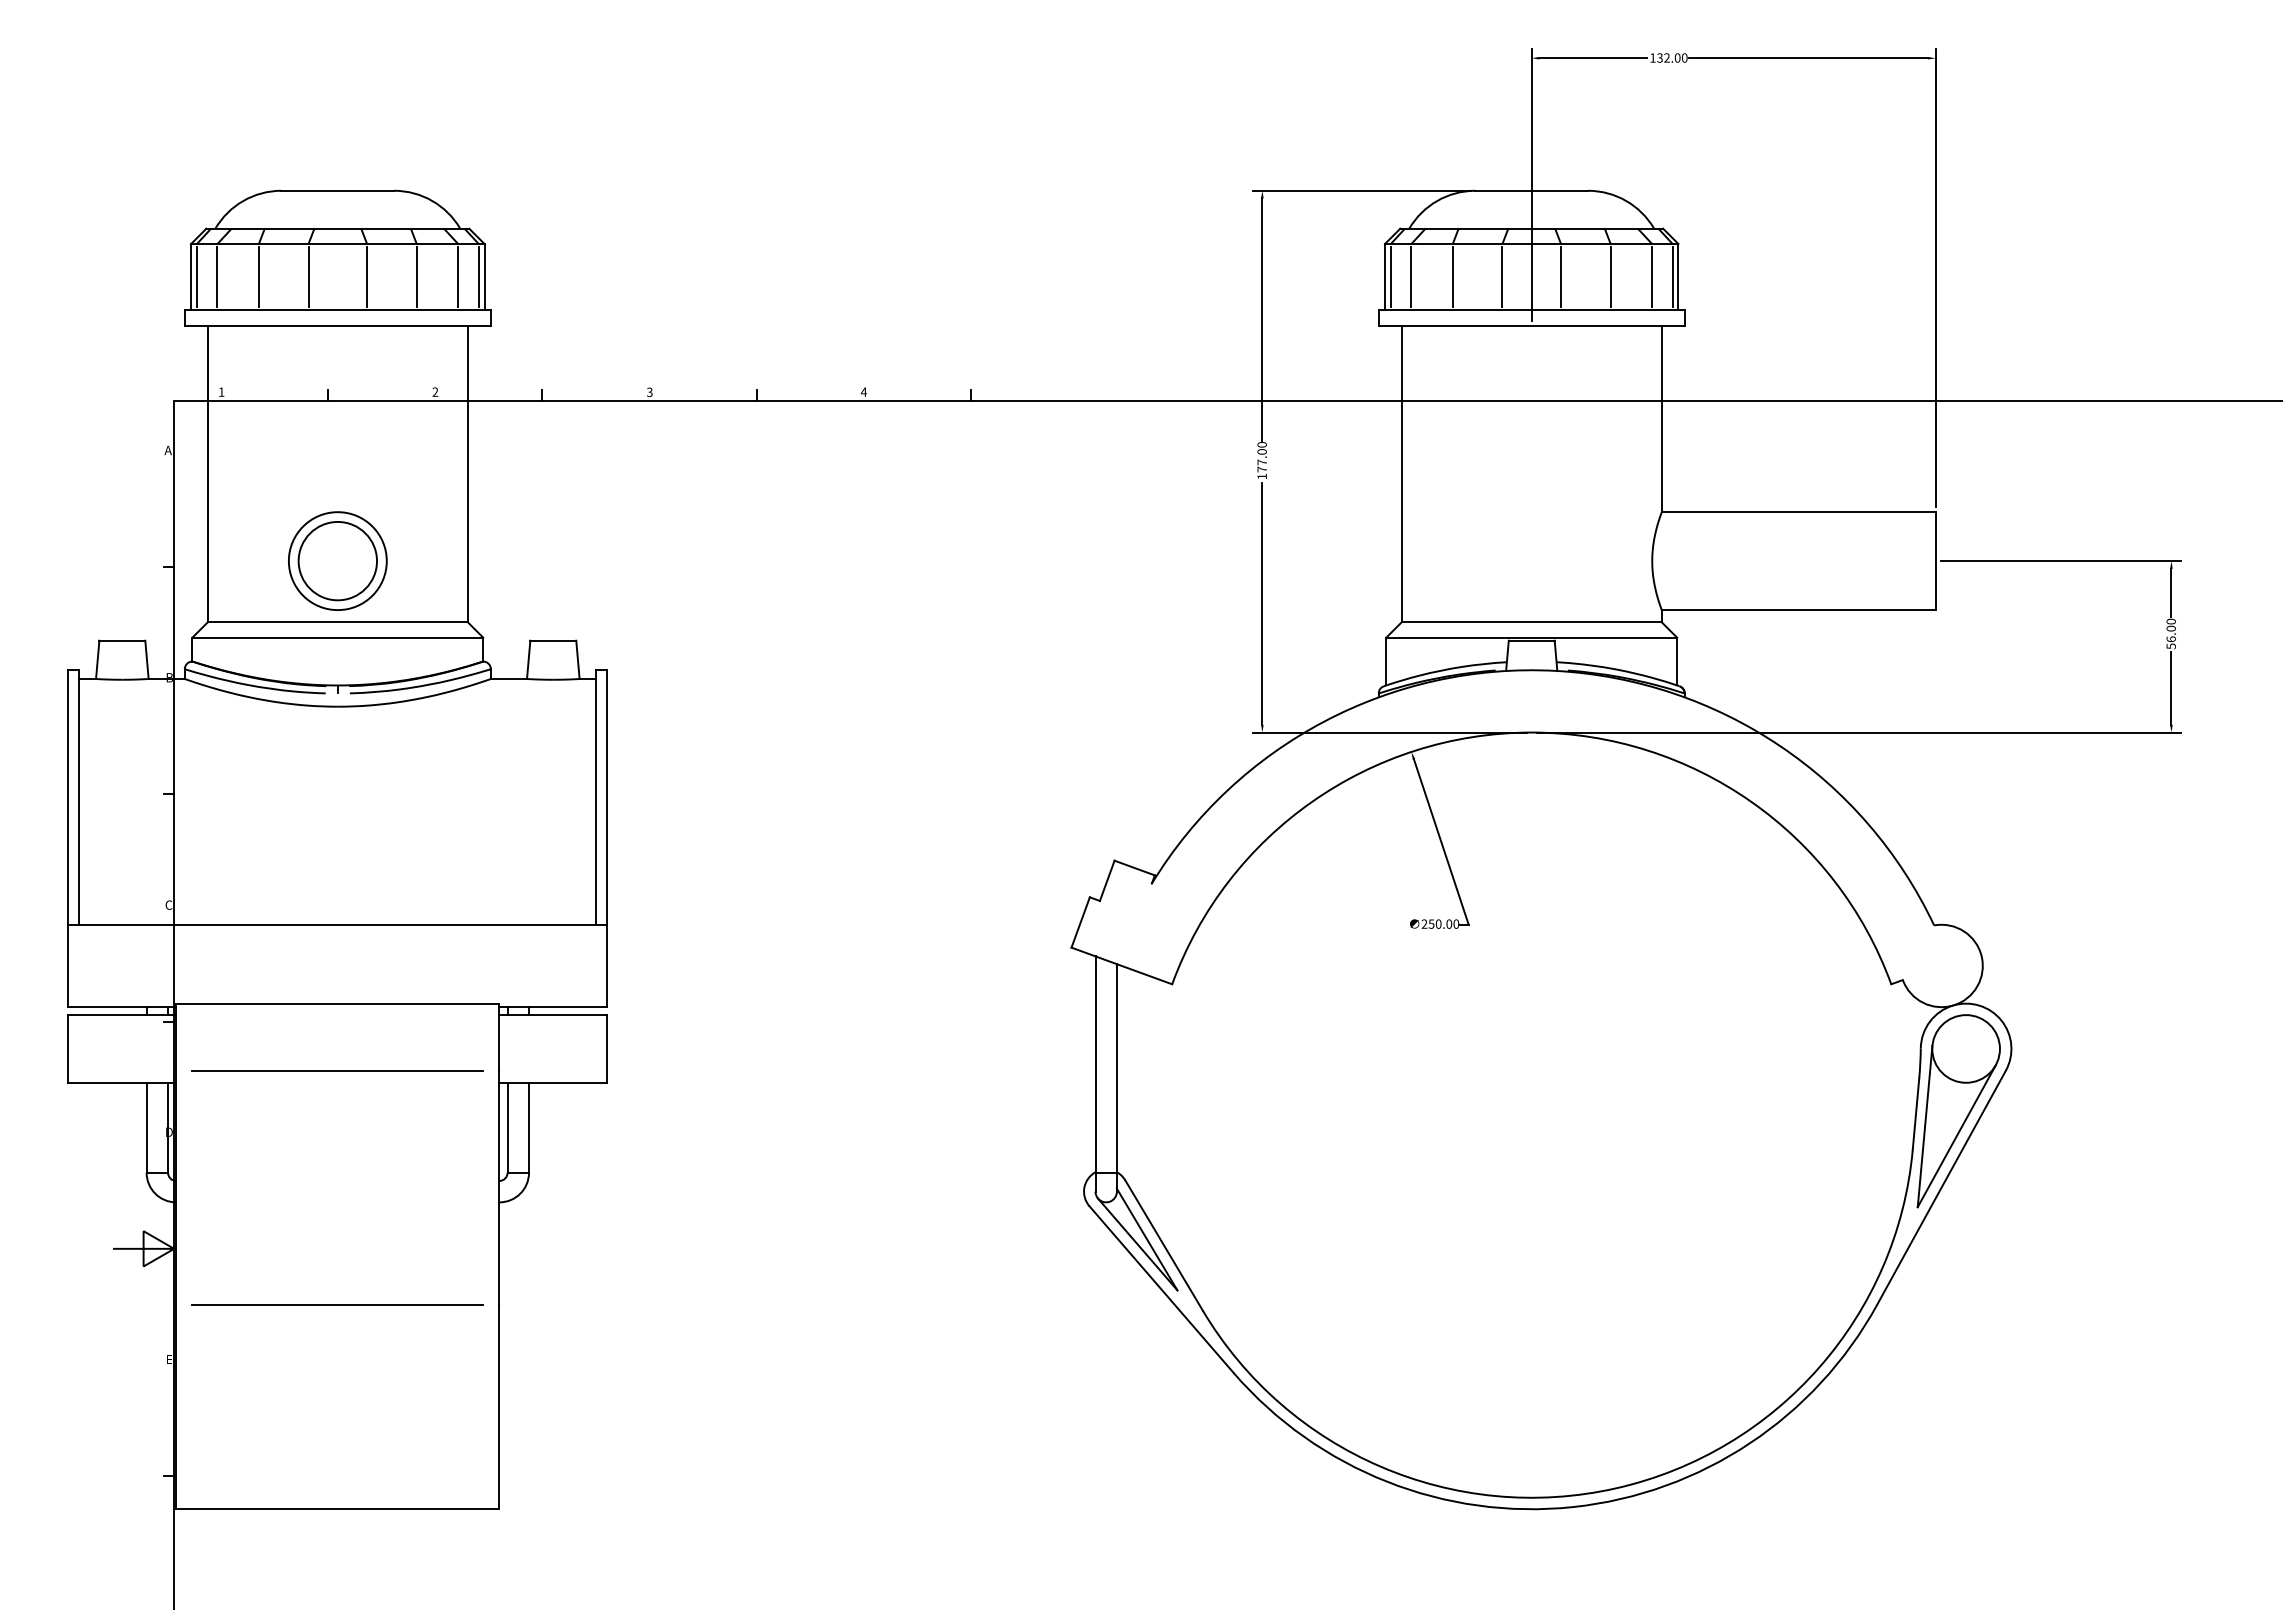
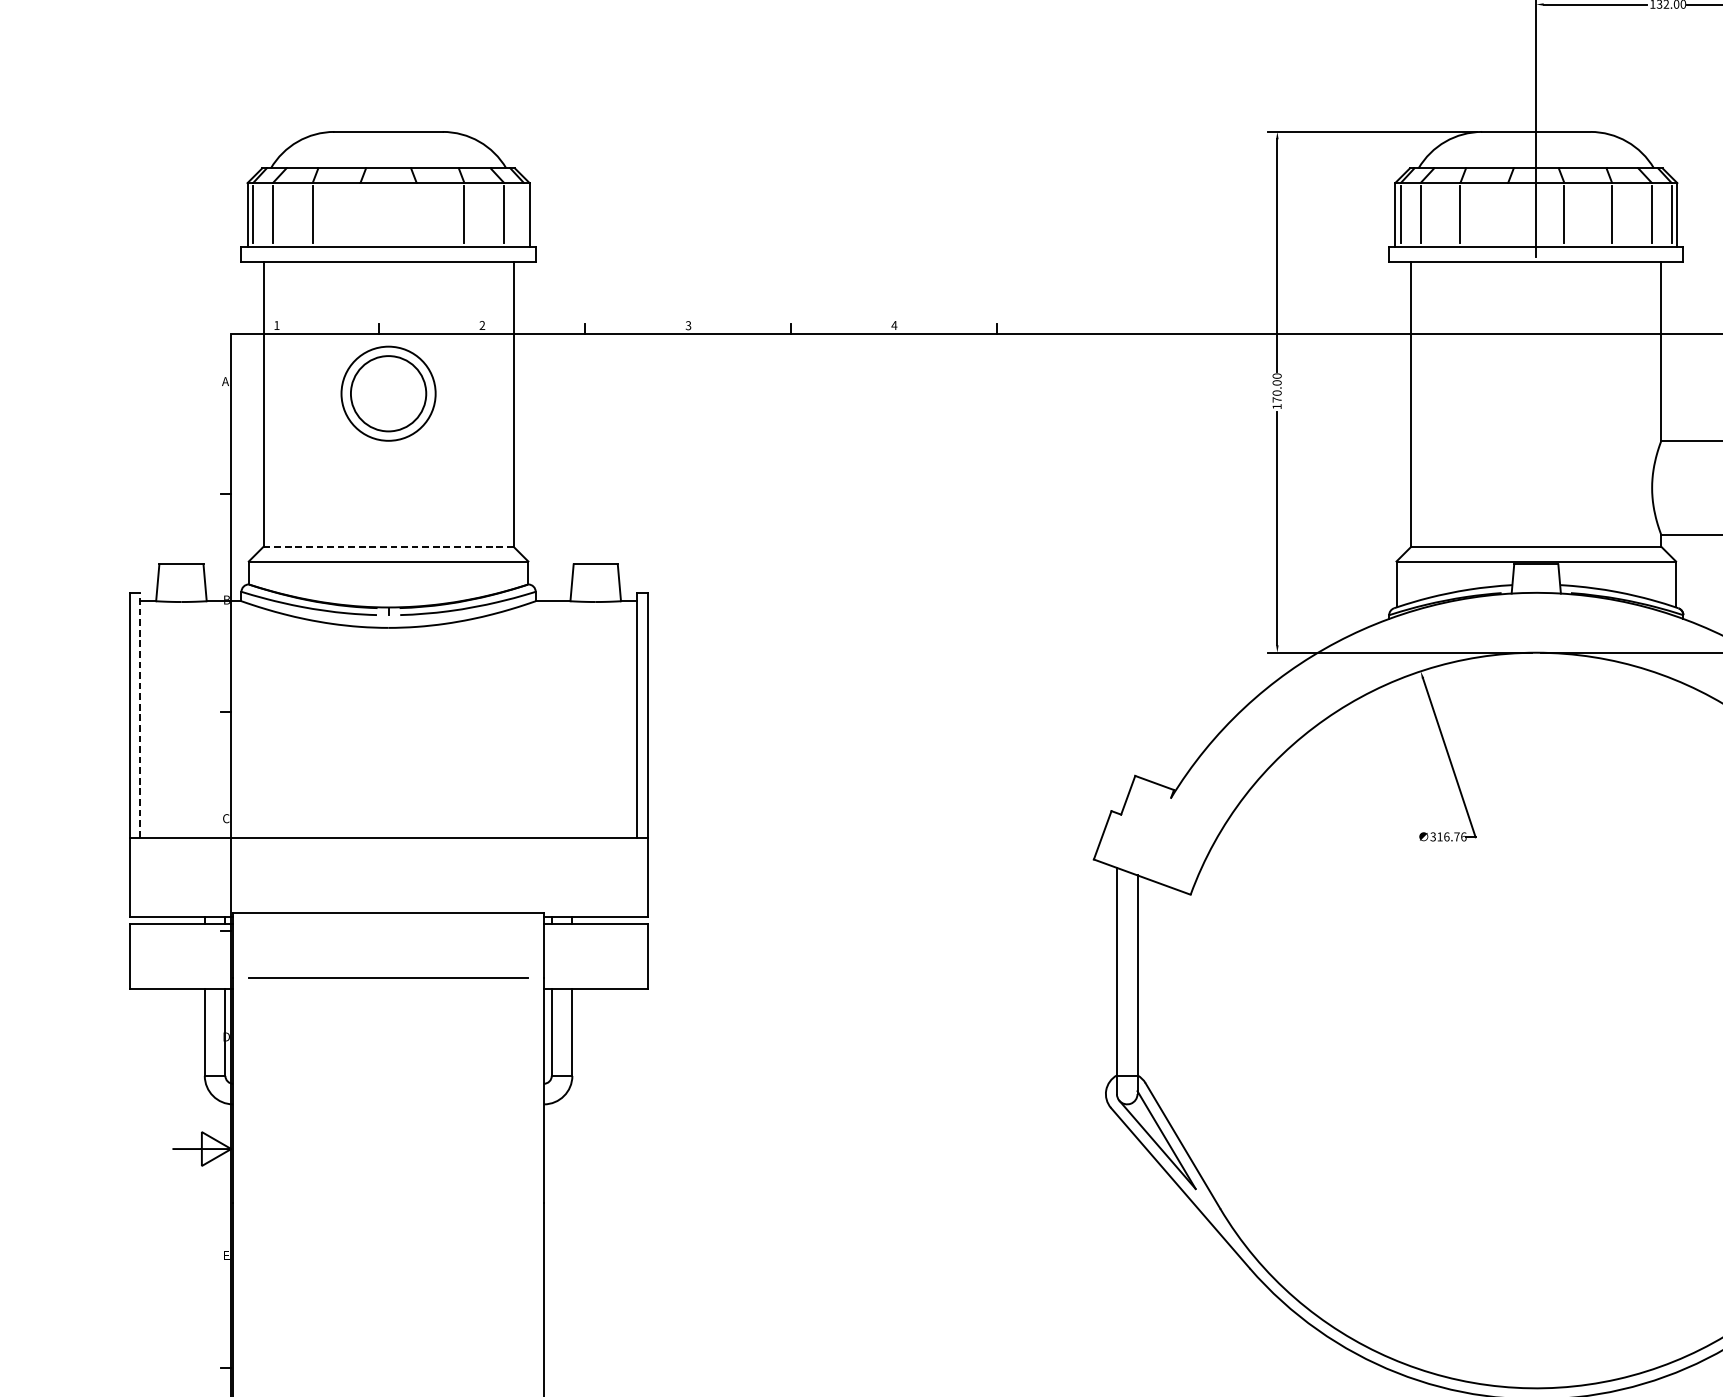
line: (308, 276) -> (360, 214), removed
line: (367, 276) -> (417, 214), removed
line: (478, 276) -> (523, 214), removed
line: (1502, 276) -> (1508, 214), removed
text: (1261, 462) -> (1276, 393), 177.00 -> 170.00
part: (337, 560) -> (388, 393), moved
line: (337, 622) -> (388, 546), solid -> dashed
line: (79, 797) -> (140, 715), solid -> dashed
text: (1440, 923) -> (1448, 836), 250.00 -> 316.76
line: (337, 1305) -> (388, 1203), removed

